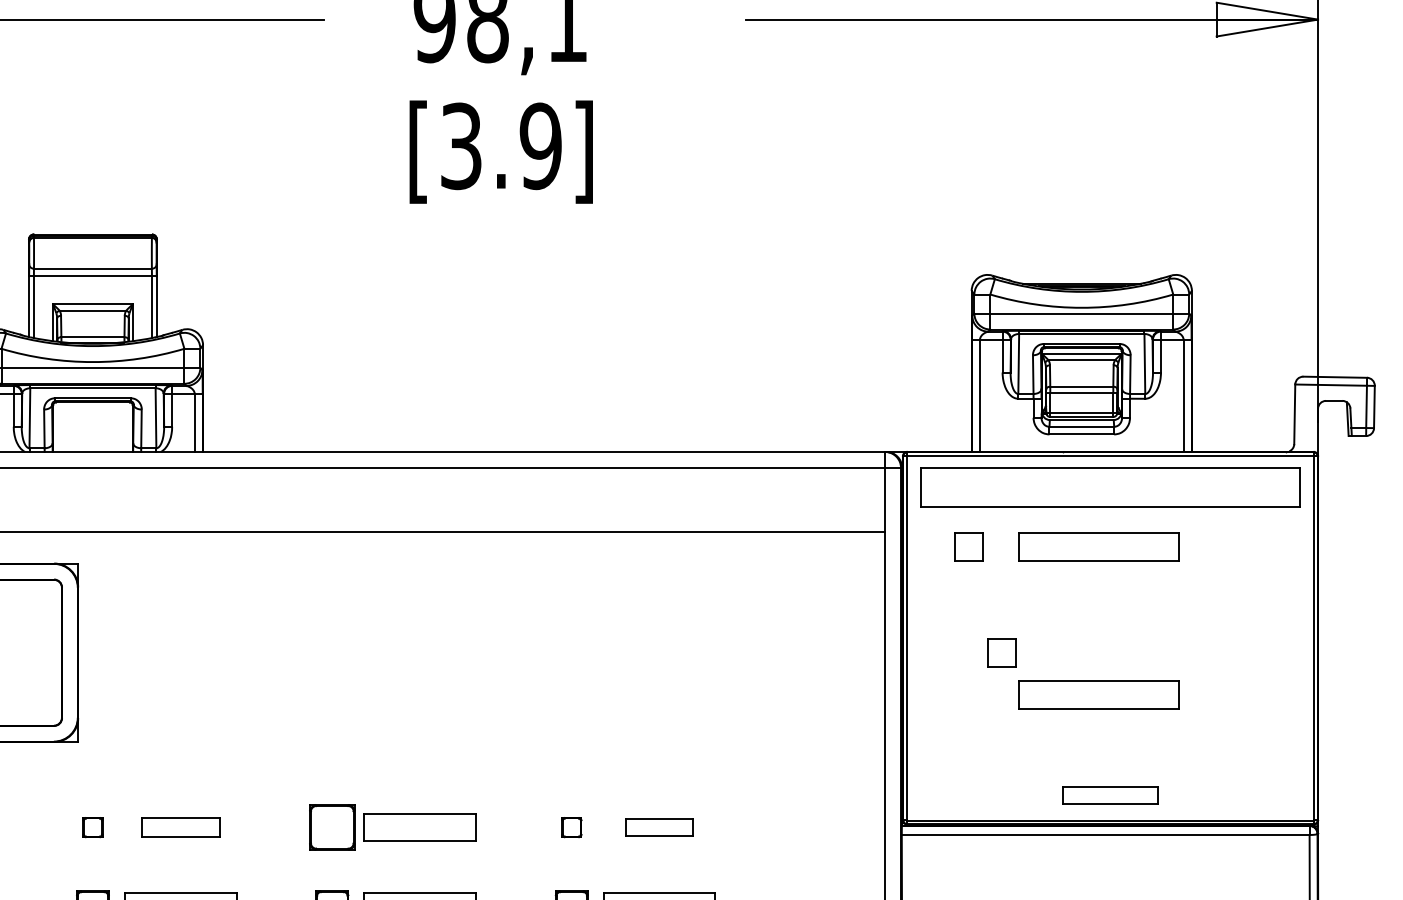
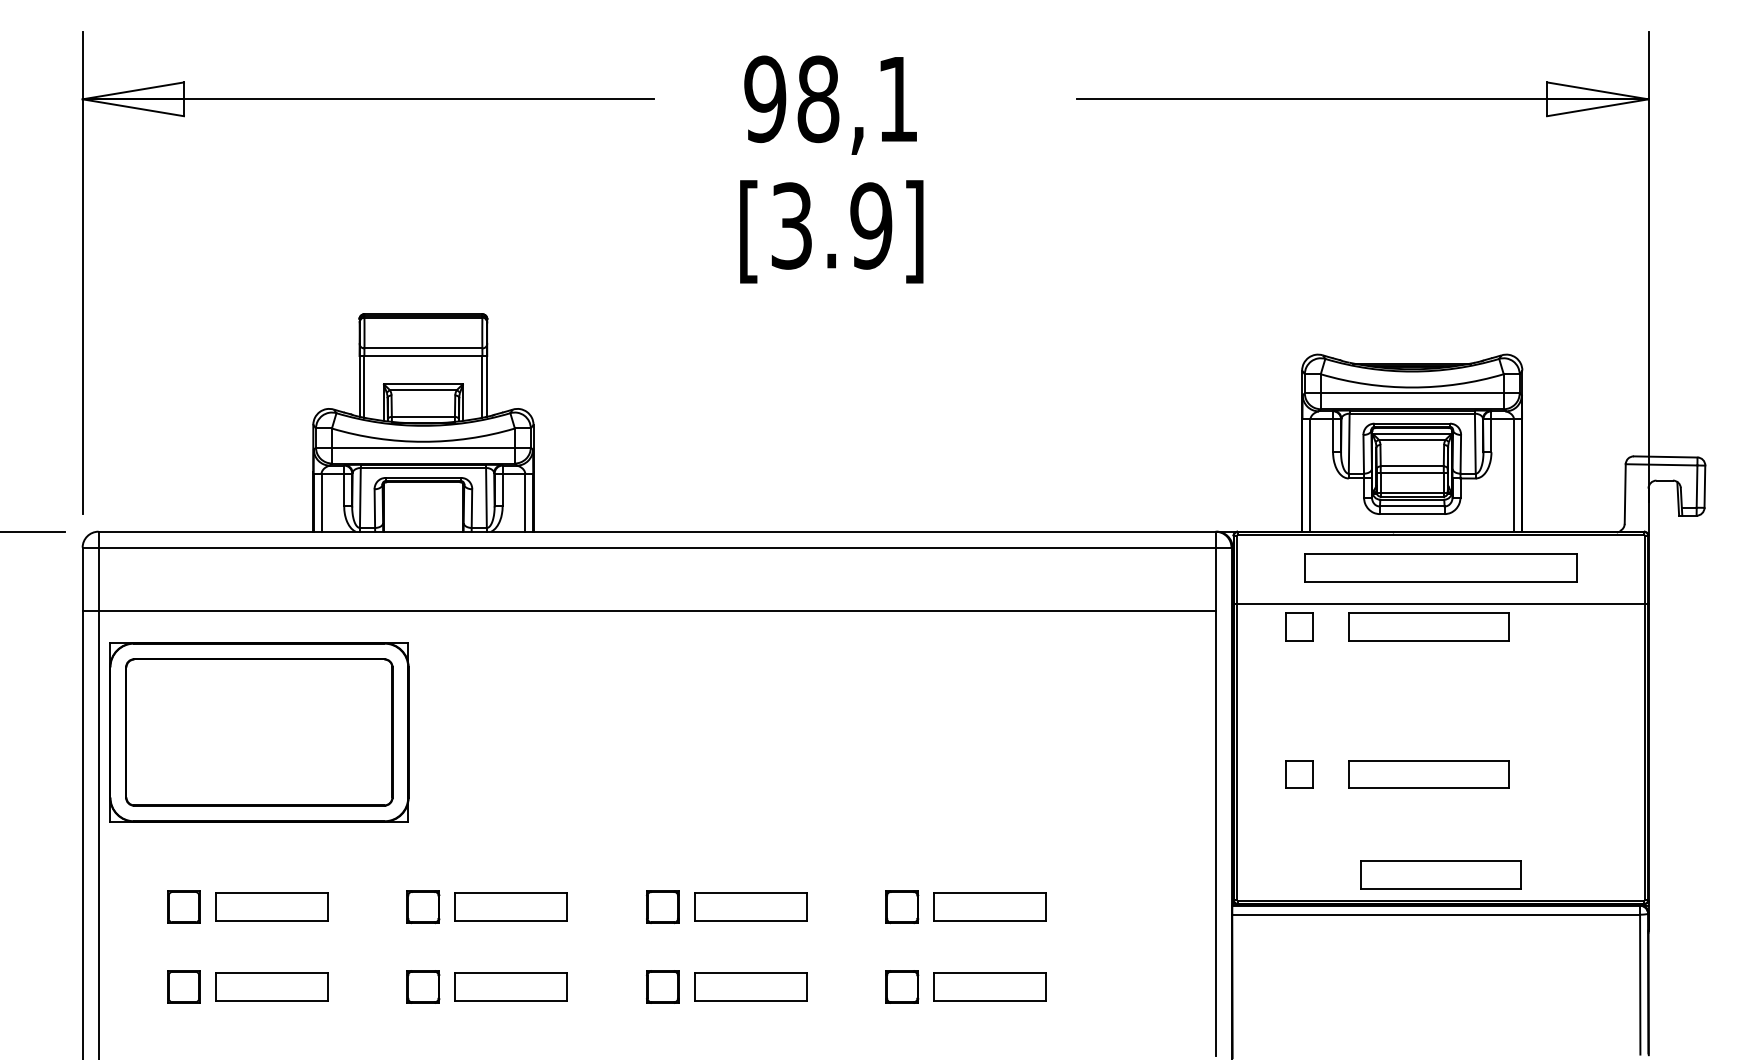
part: (1110, 487) -> (1440, 567), size x0.71
line: (1110, 523) -> (1440, 603), added
part: (1002, 652) -> (1299, 774), moved
part: (1110, 794) -> (1440, 874), size x1.67
part: (180, 826) -> (510, 906), size x1.43
part: (659, 826) -> (989, 906), size x1.67
part: (93, 827) -> (423, 907), size x1.67
part: (332, 827) -> (662, 907), size x0.71
part: (572, 827) -> (902, 907), size x1.67

